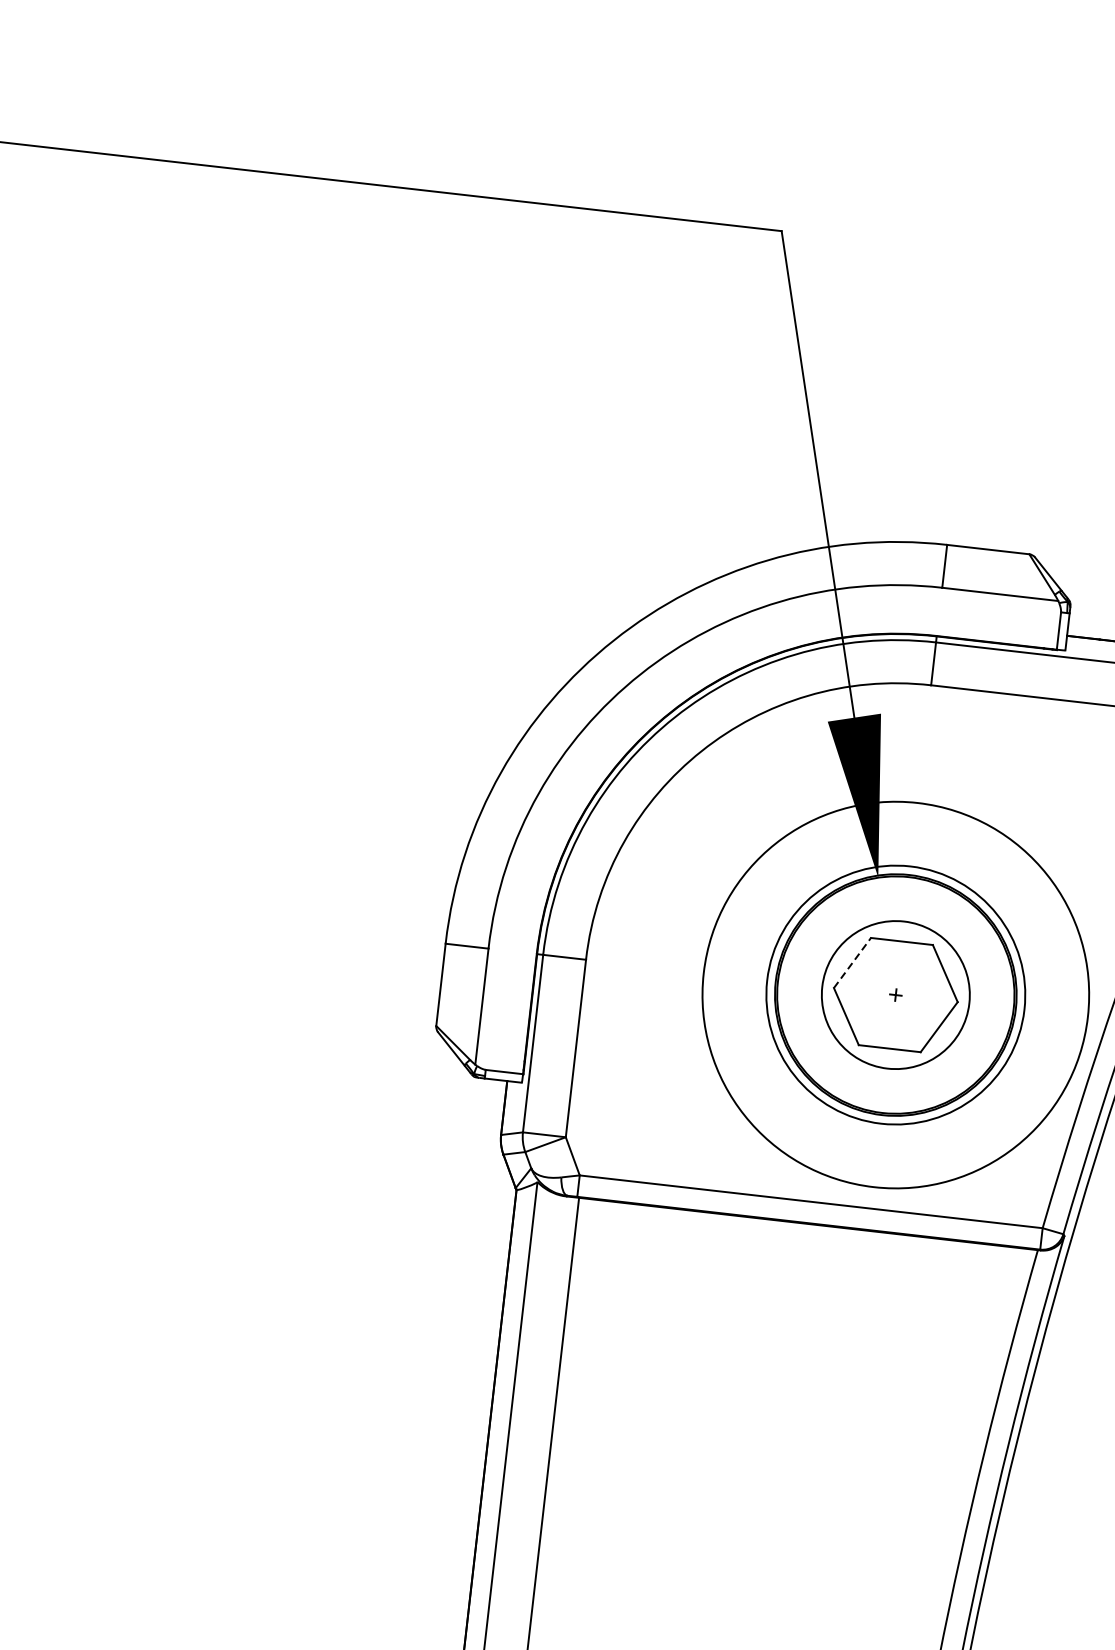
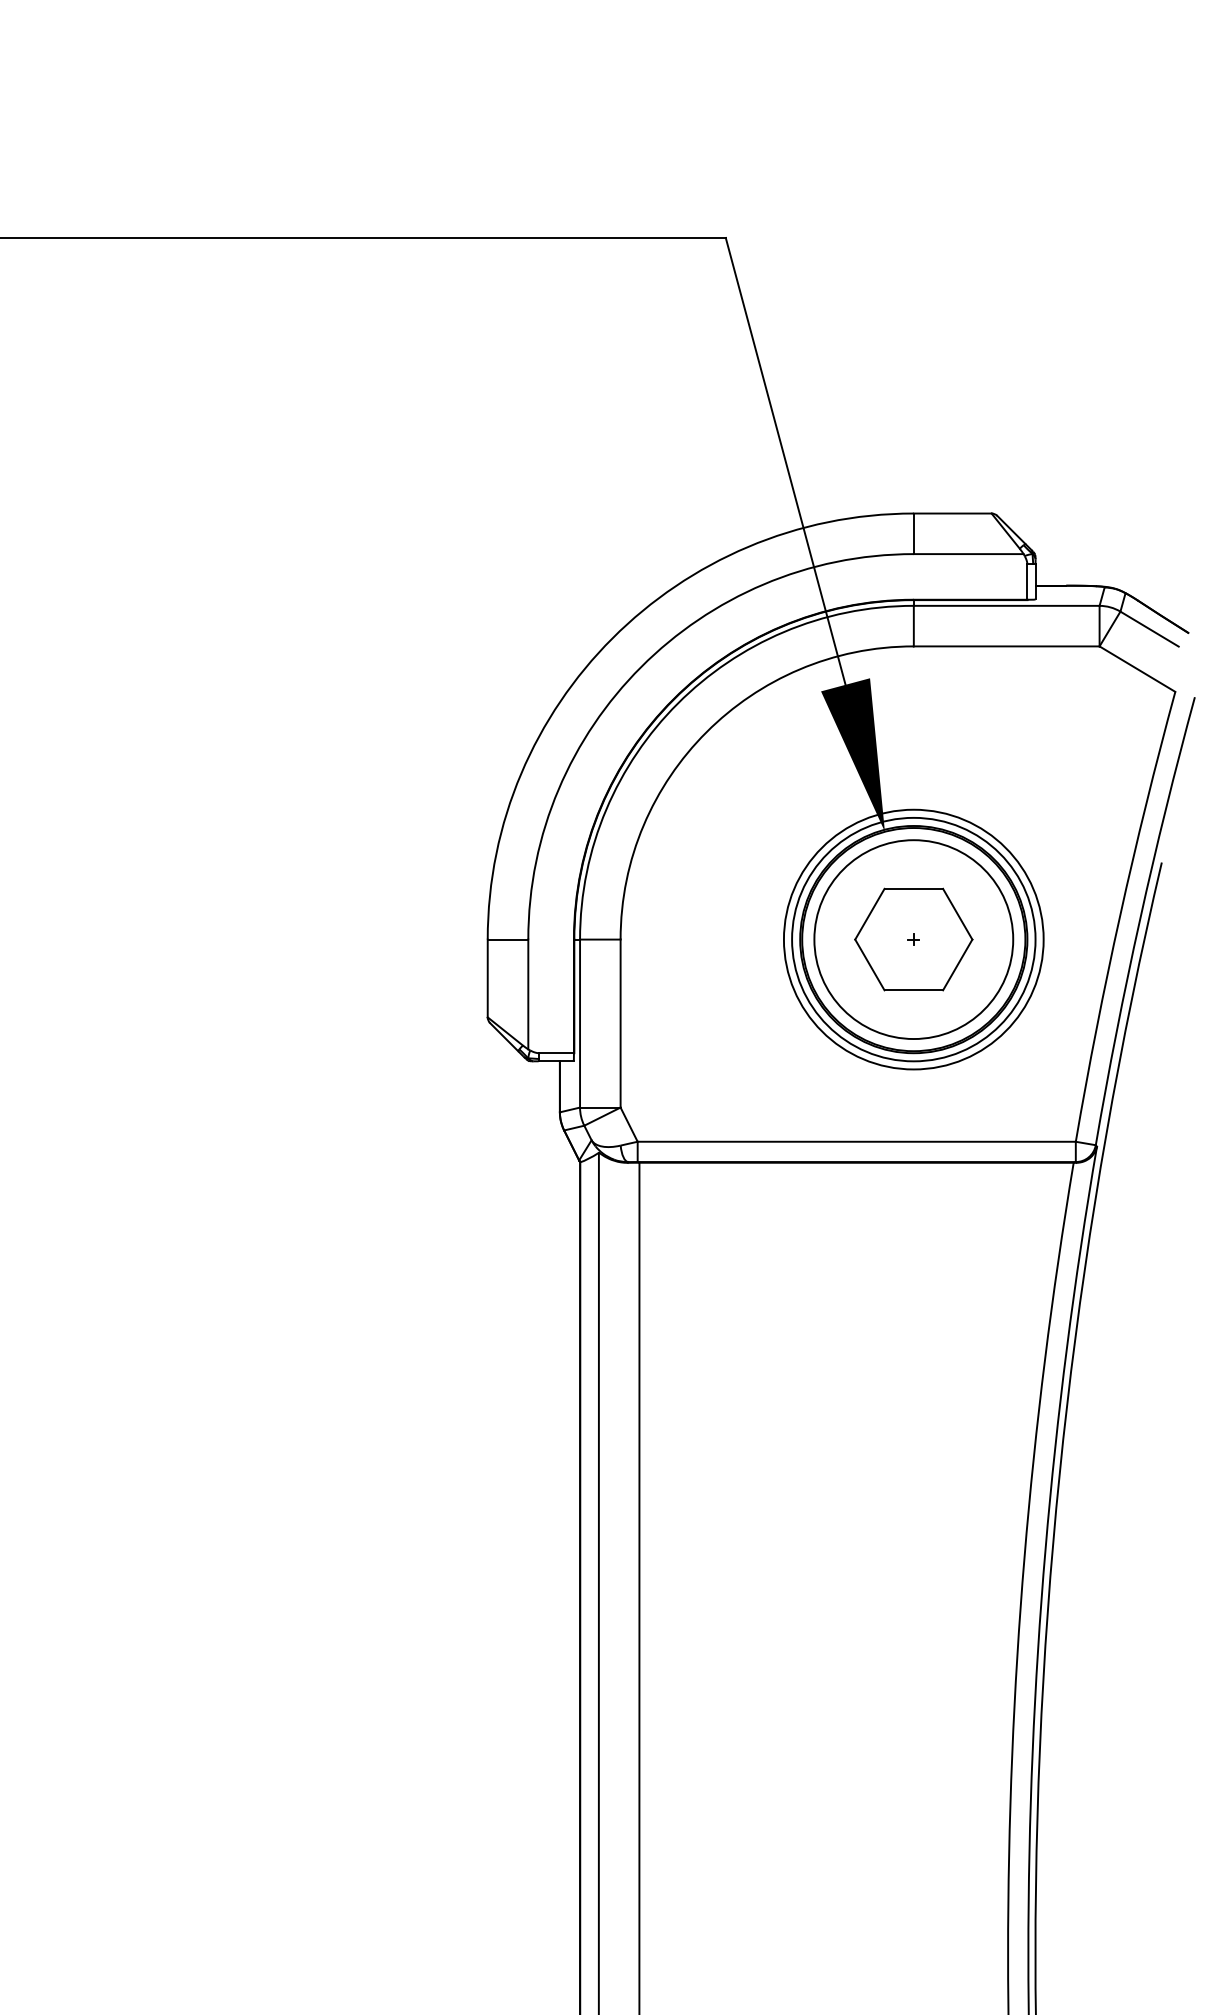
line: (853, 962) -> (870, 913), dashed -> solid
circle: (895, 994) -> (913, 939), size x0.71
circle: (895, 994) -> (913, 939), size x1.43

